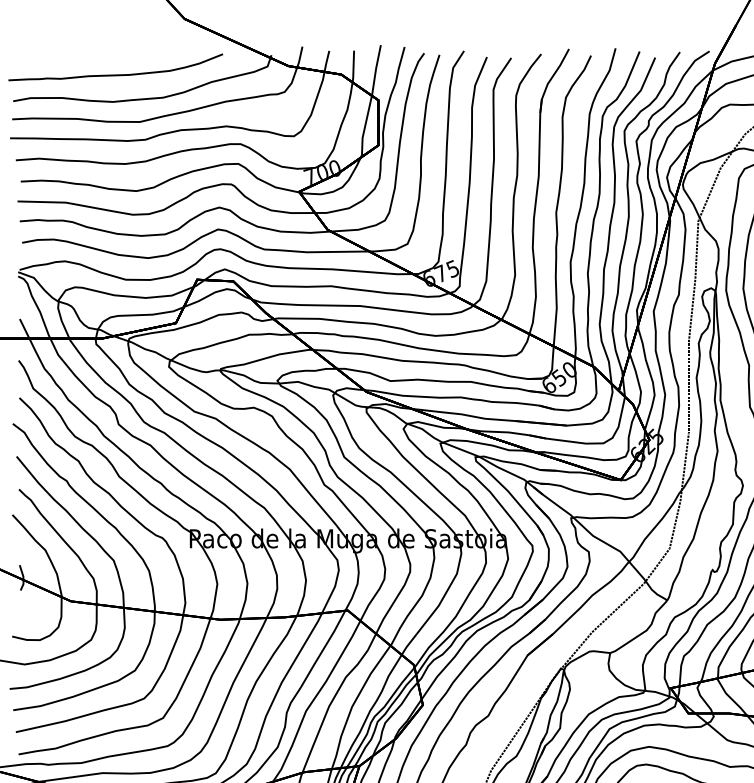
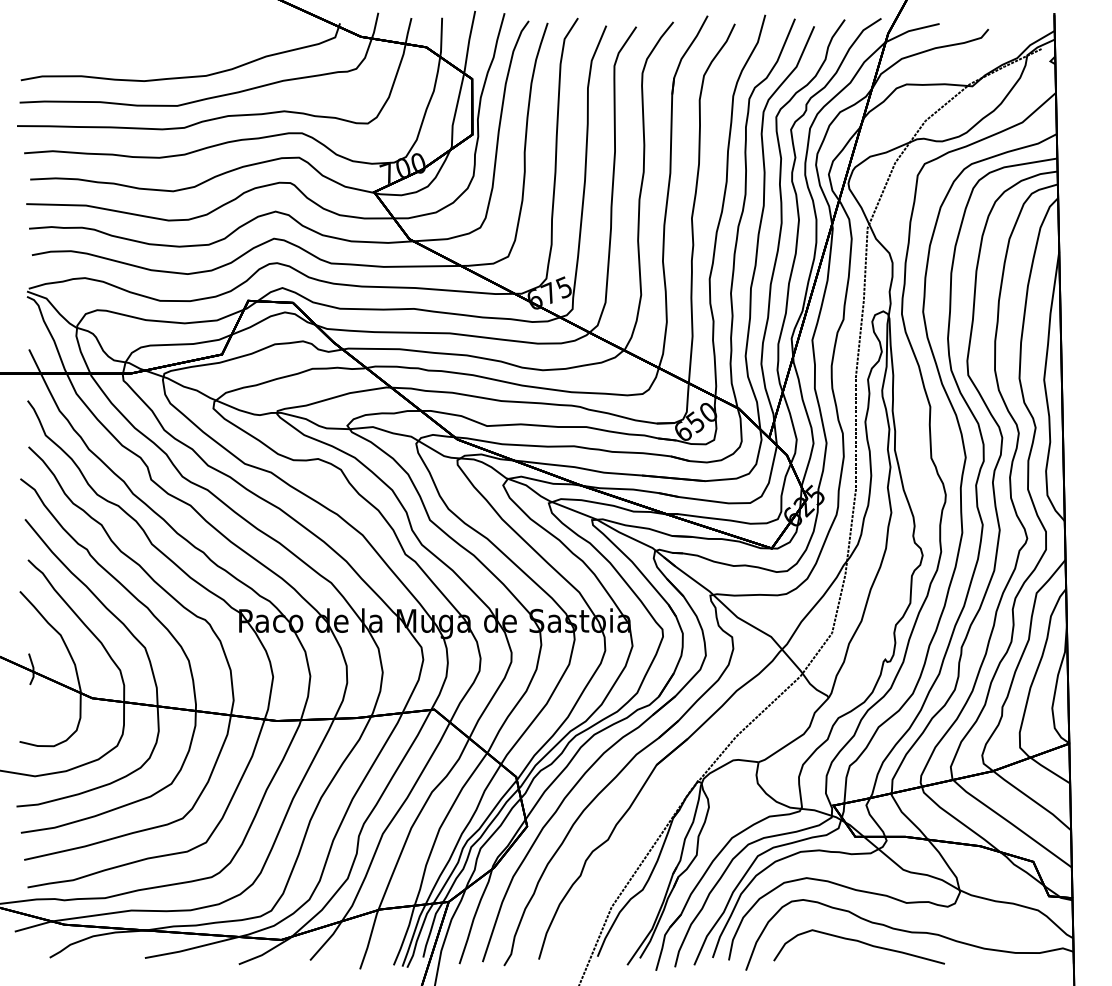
part: (115, 74) -> (147, 47), removed

